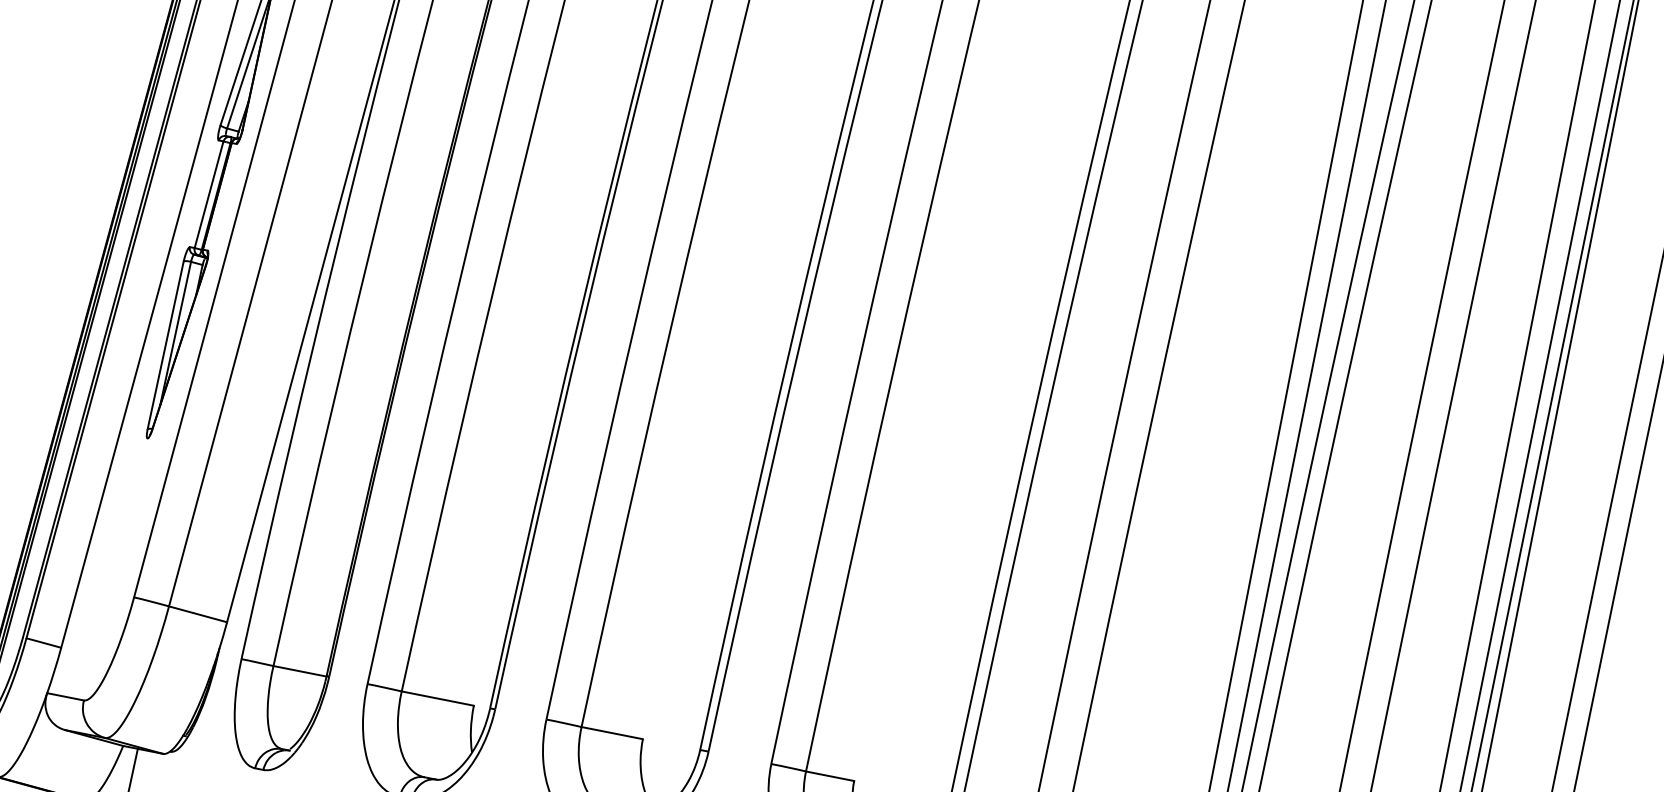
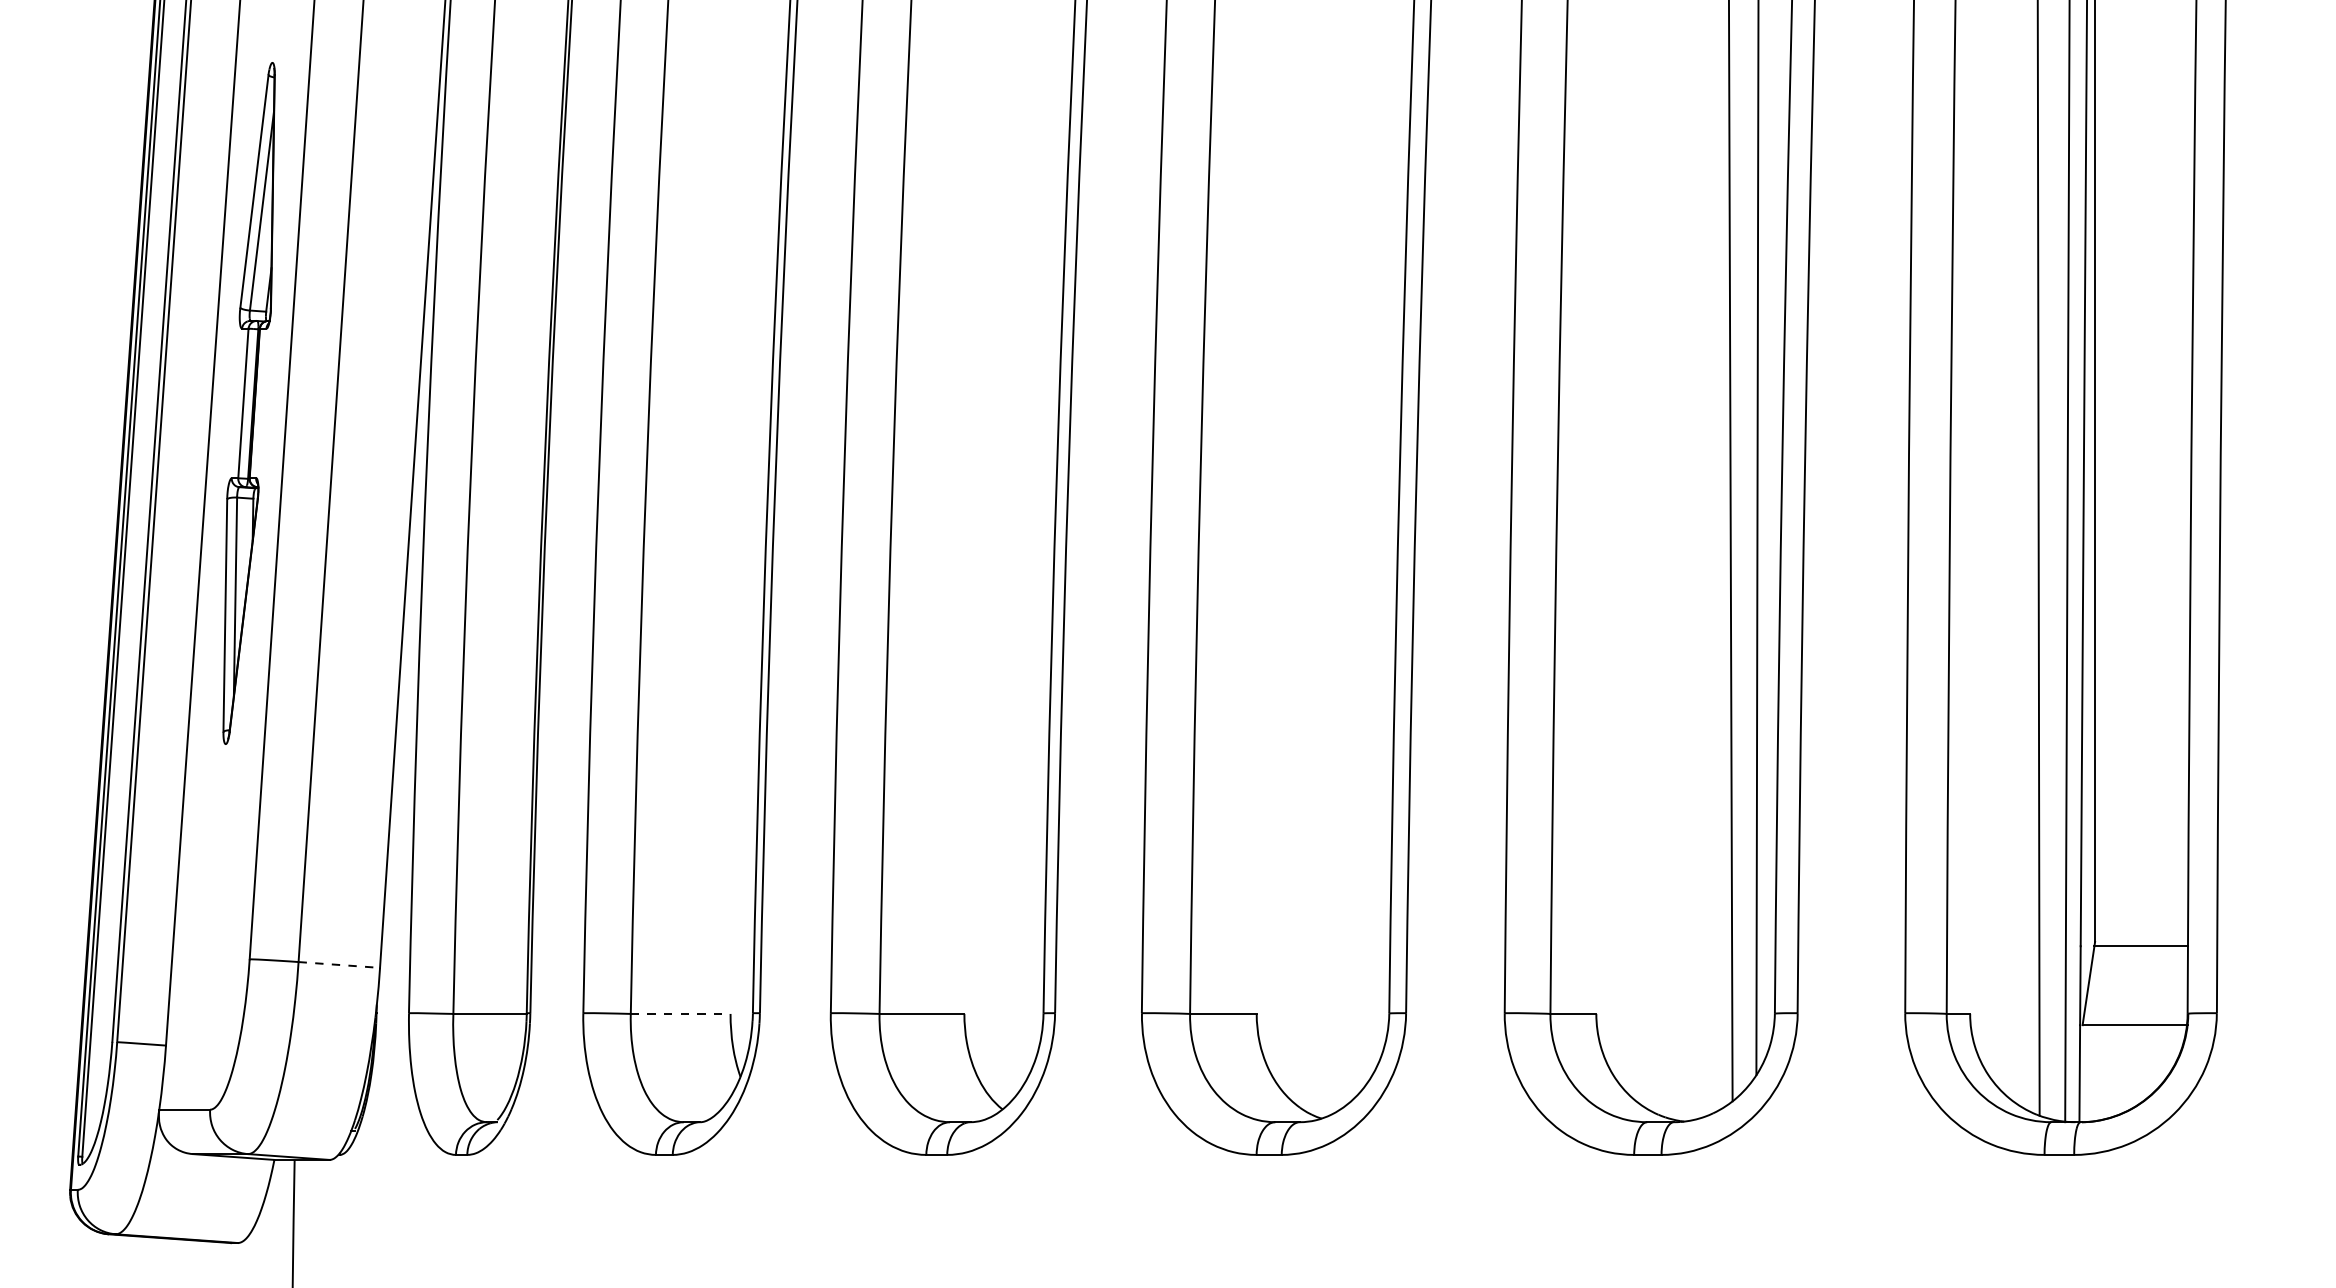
line: (198, 614) -> (339, 964), solid -> dashed
line: (437, 698) -> (680, 1013), solid -> dashed

